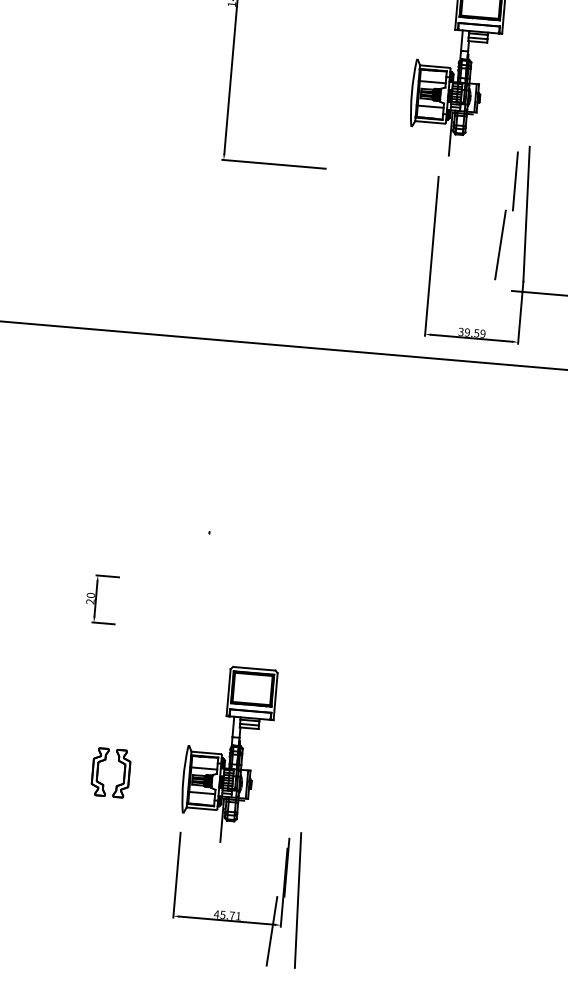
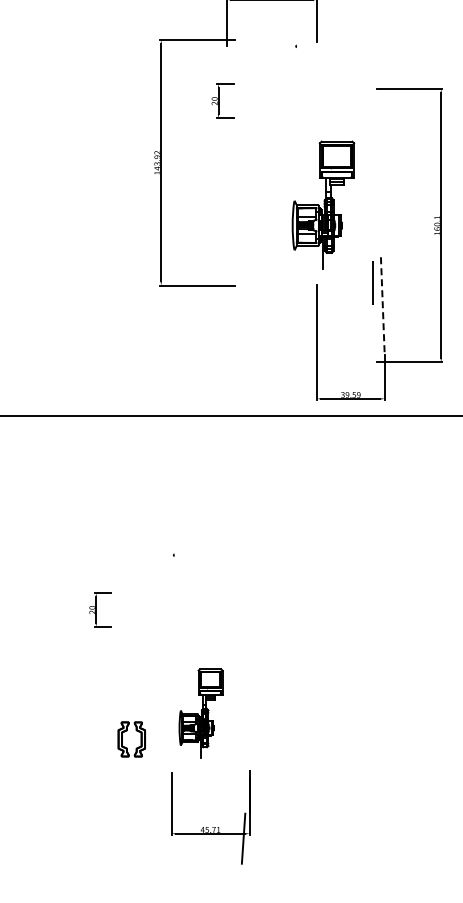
line: (526, 214) -> (382, 306), solid -> dashed
line: (499, 244) -> (365, 329), removed
part: (227, 753) -> (200, 713), size x0.7
part: (106, 761) -> (127, 731), moved
line: (298, 899) -> (260, 814), removed

